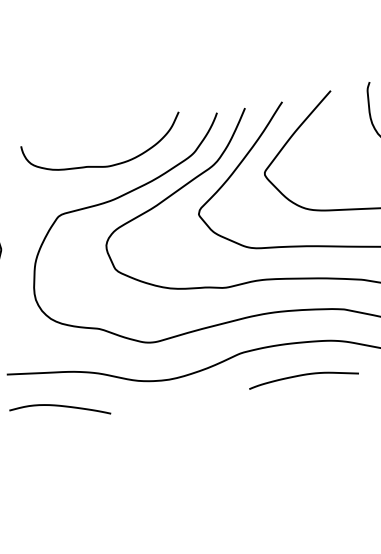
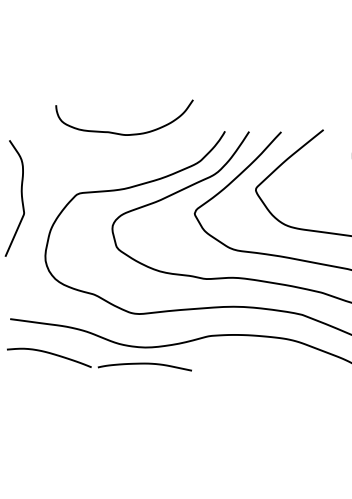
curve: (103, 165) -> (122, 133), moved
curve: (302, 376) -> (144, 364), moved

